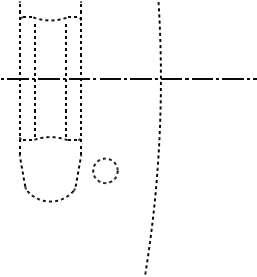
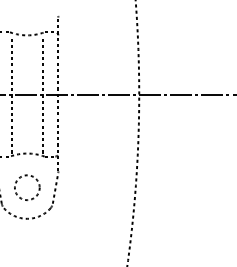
circle: (105, 170) -> (27, 187), moved

